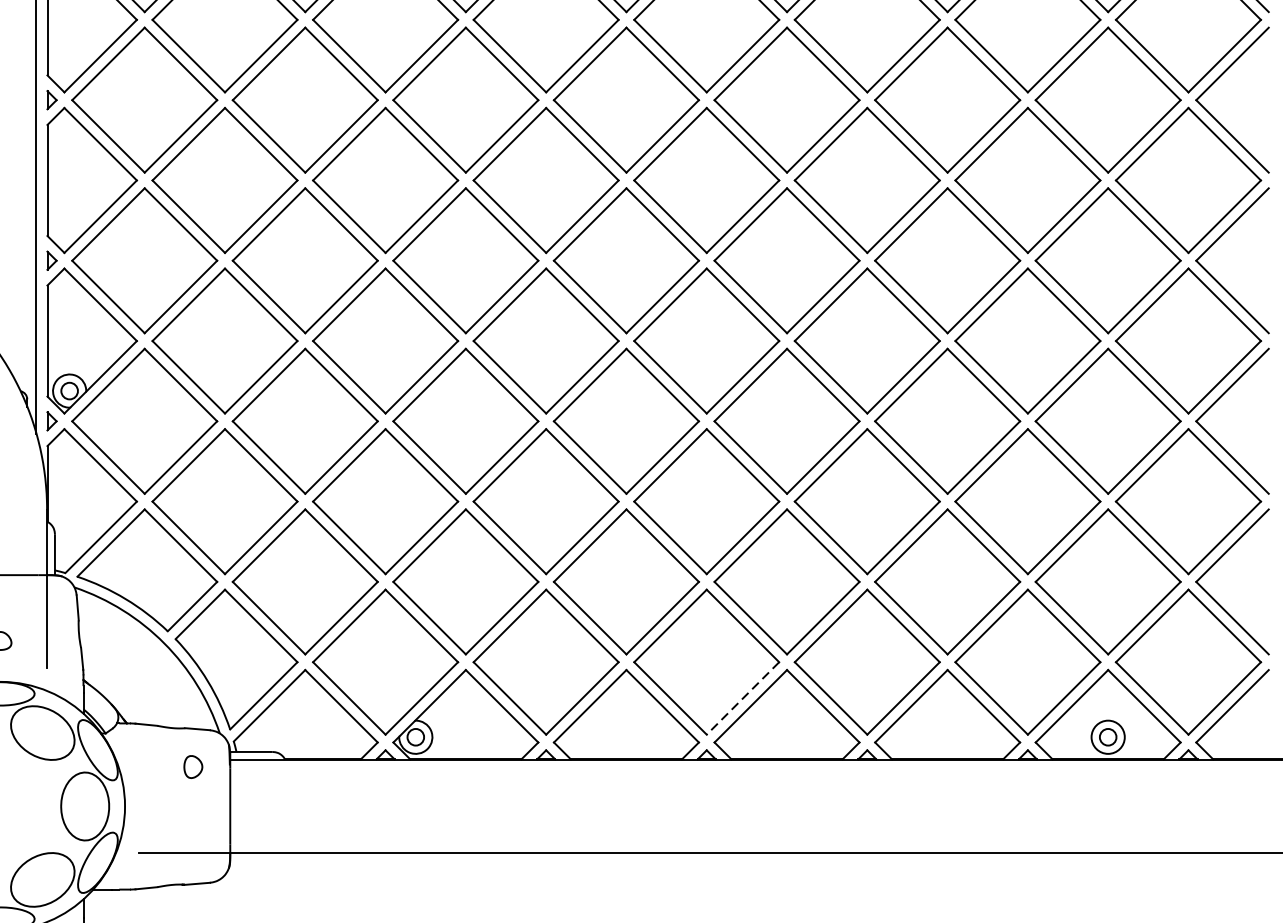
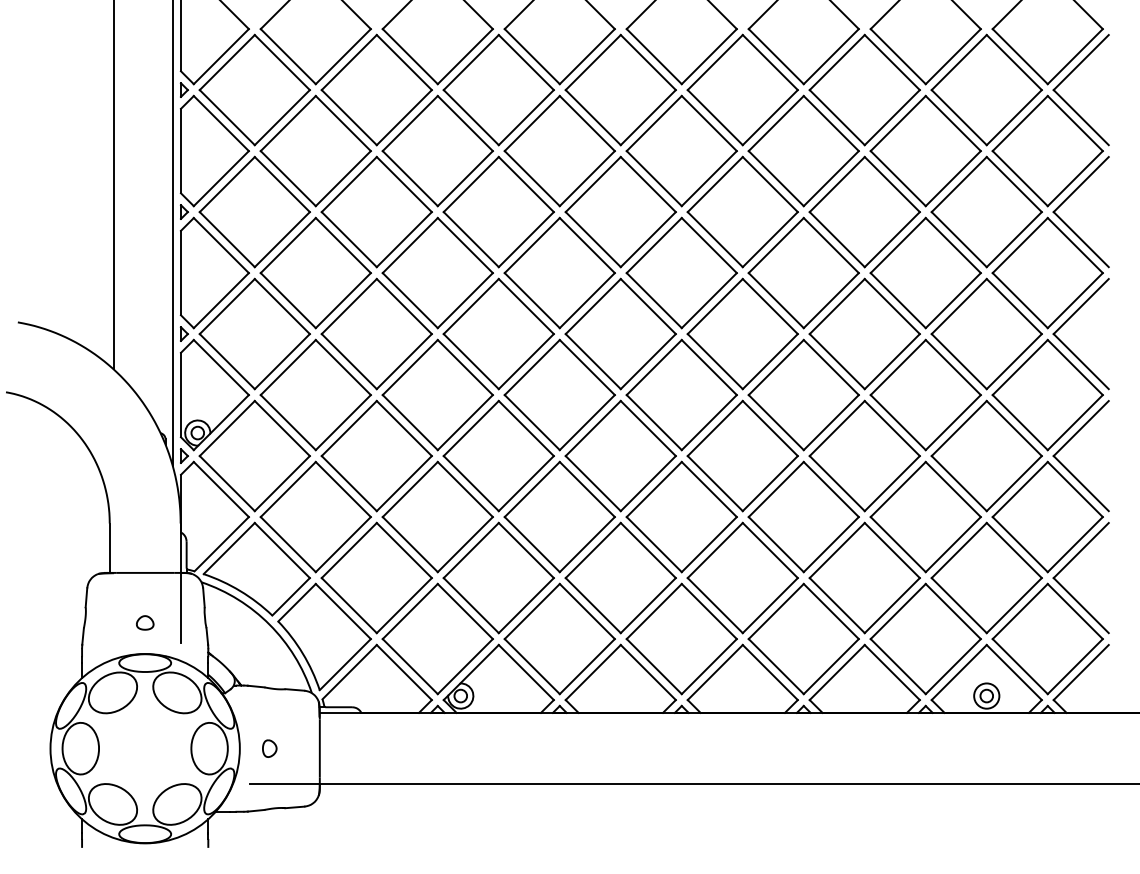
line: (743, 698) -> (709, 666), dashed -> solid
part: (192, 766) -> (269, 748), moved

